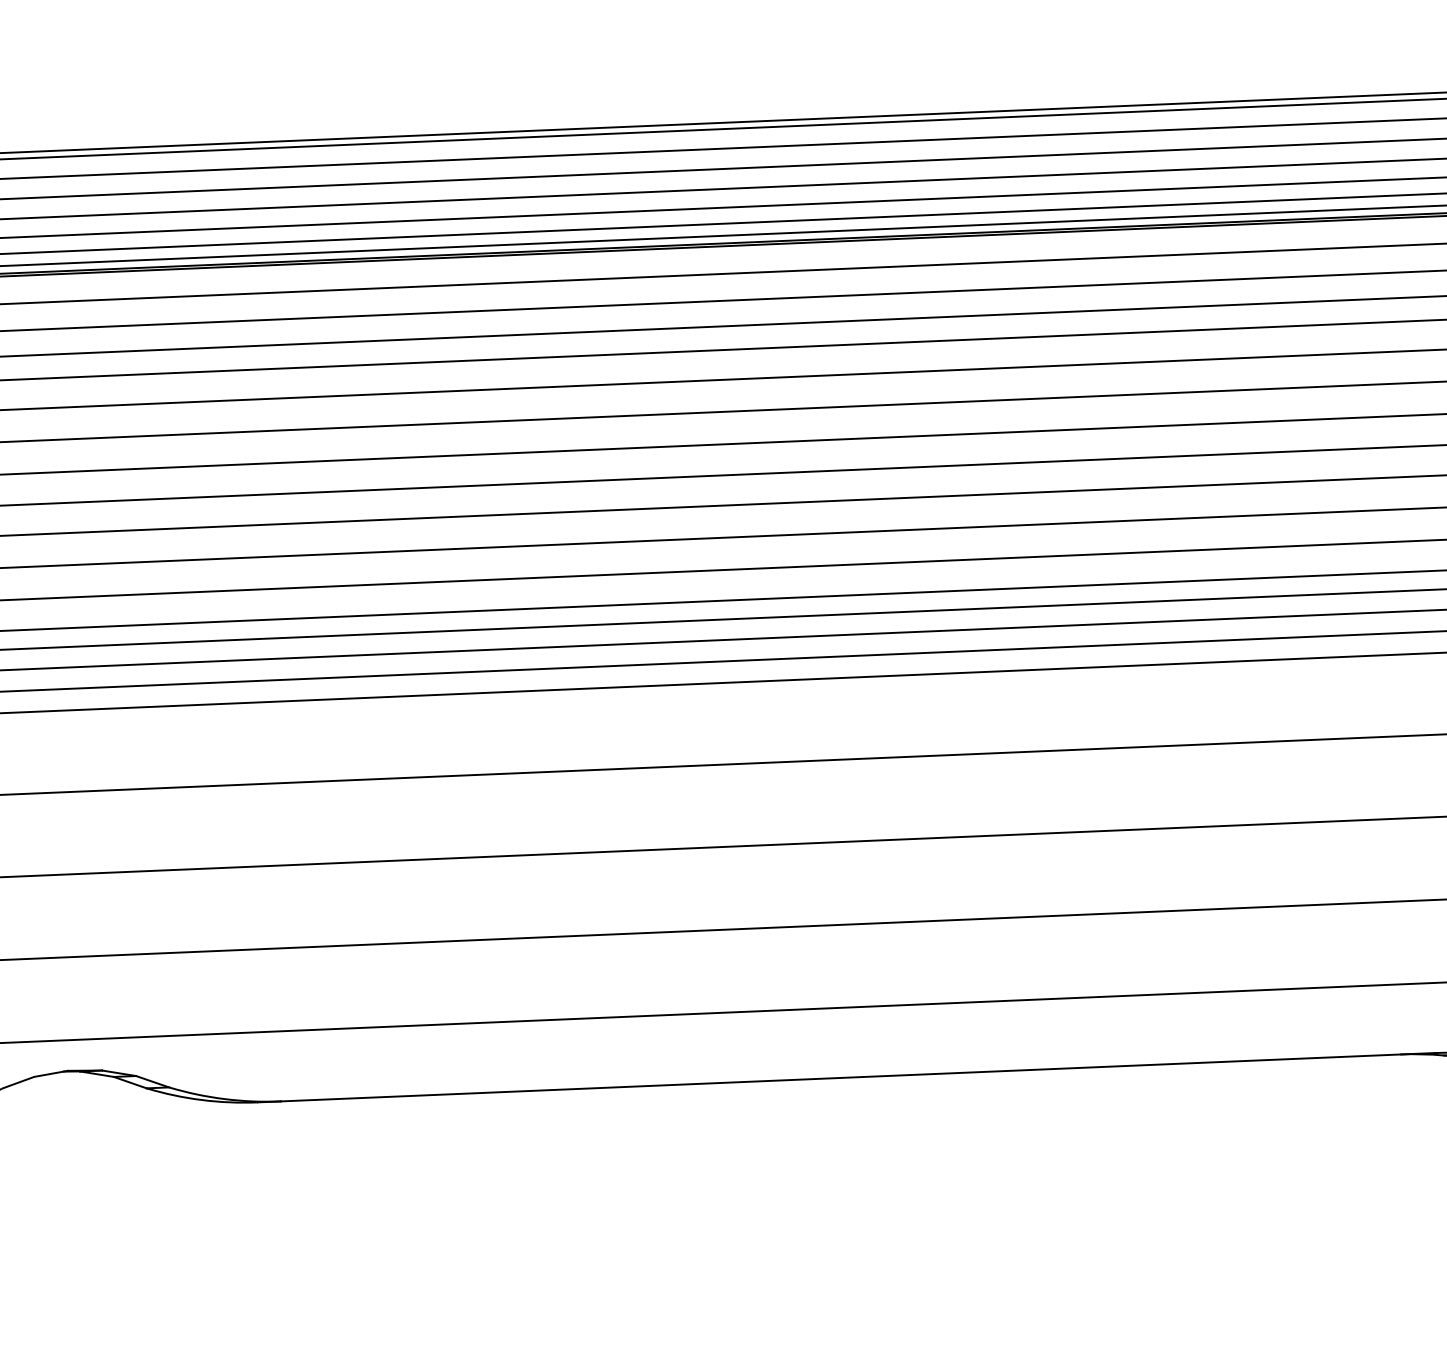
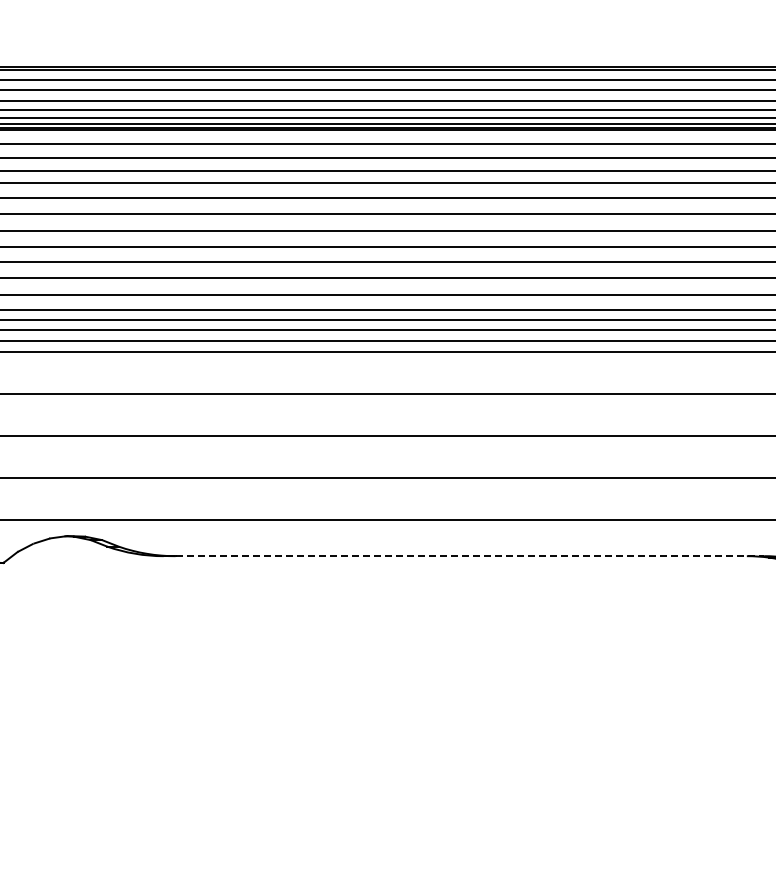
line: (858, 1077) -> (470, 556), solid -> dashed

